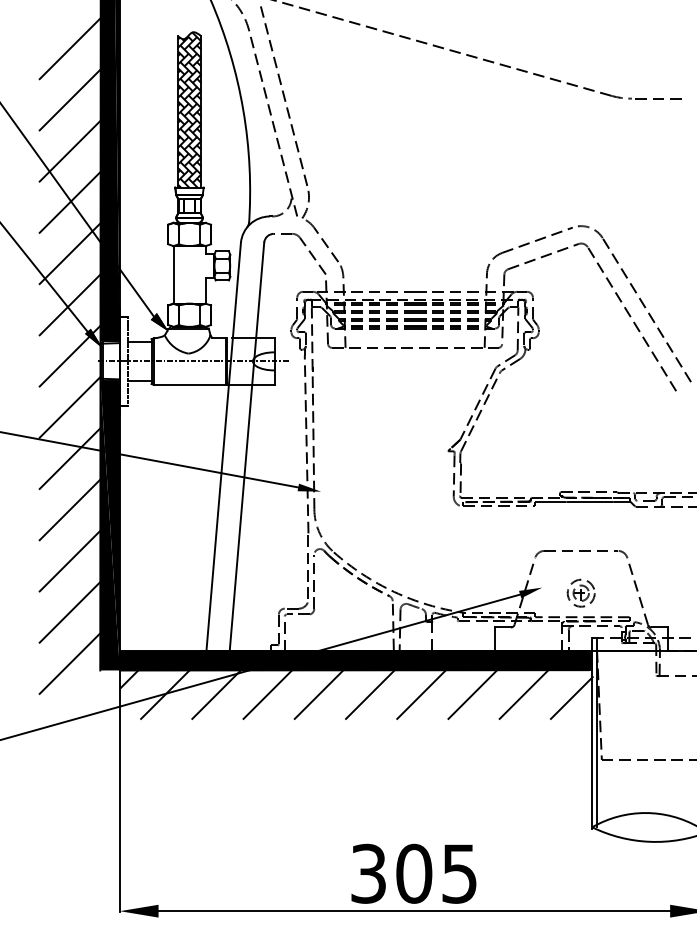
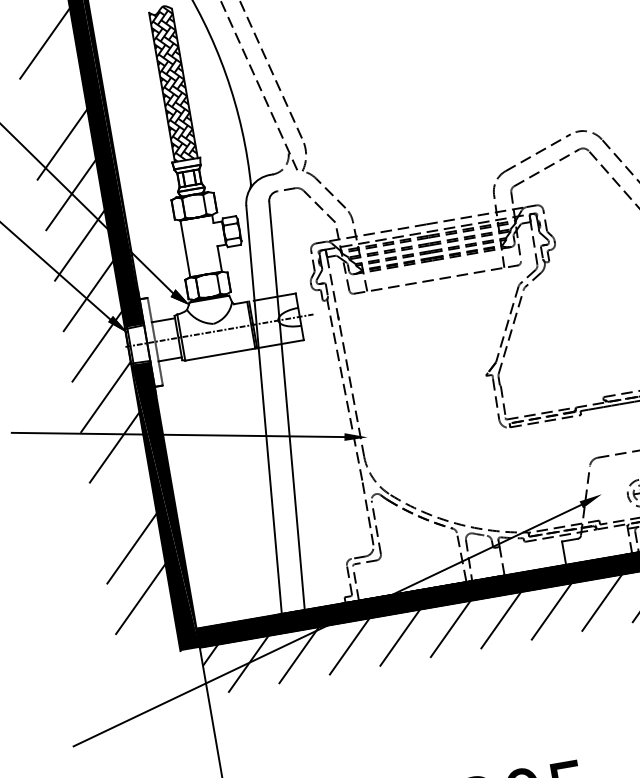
line: (69, 99) -> (52, 93), removed
line: (69, 509) -> (122, 497), removed
line: (69, 663) -> (148, 649), removed

